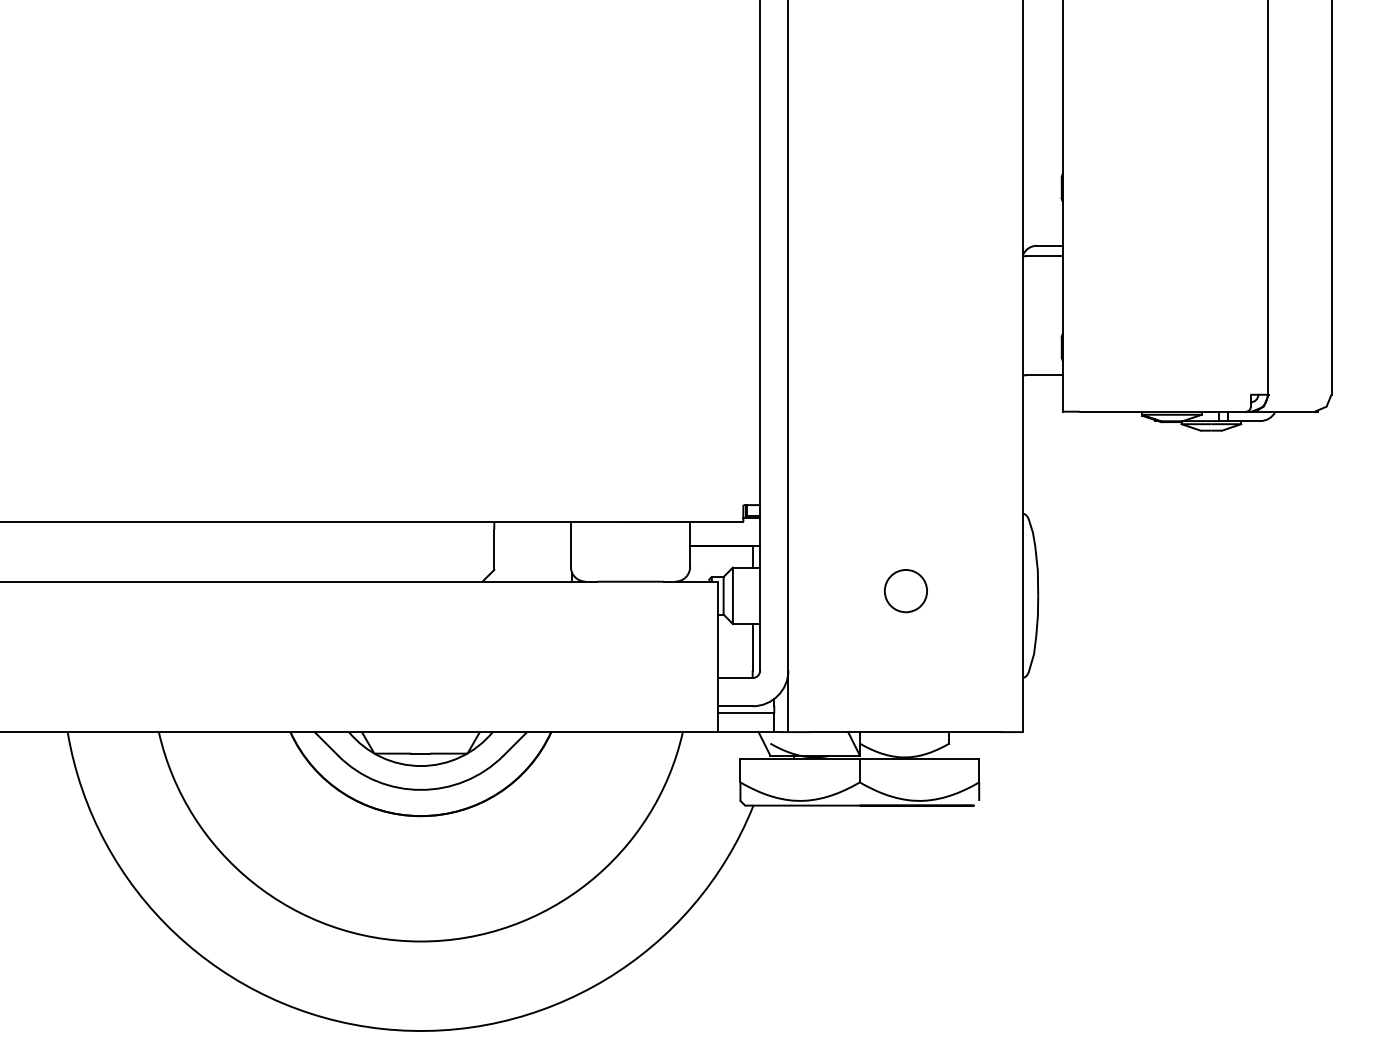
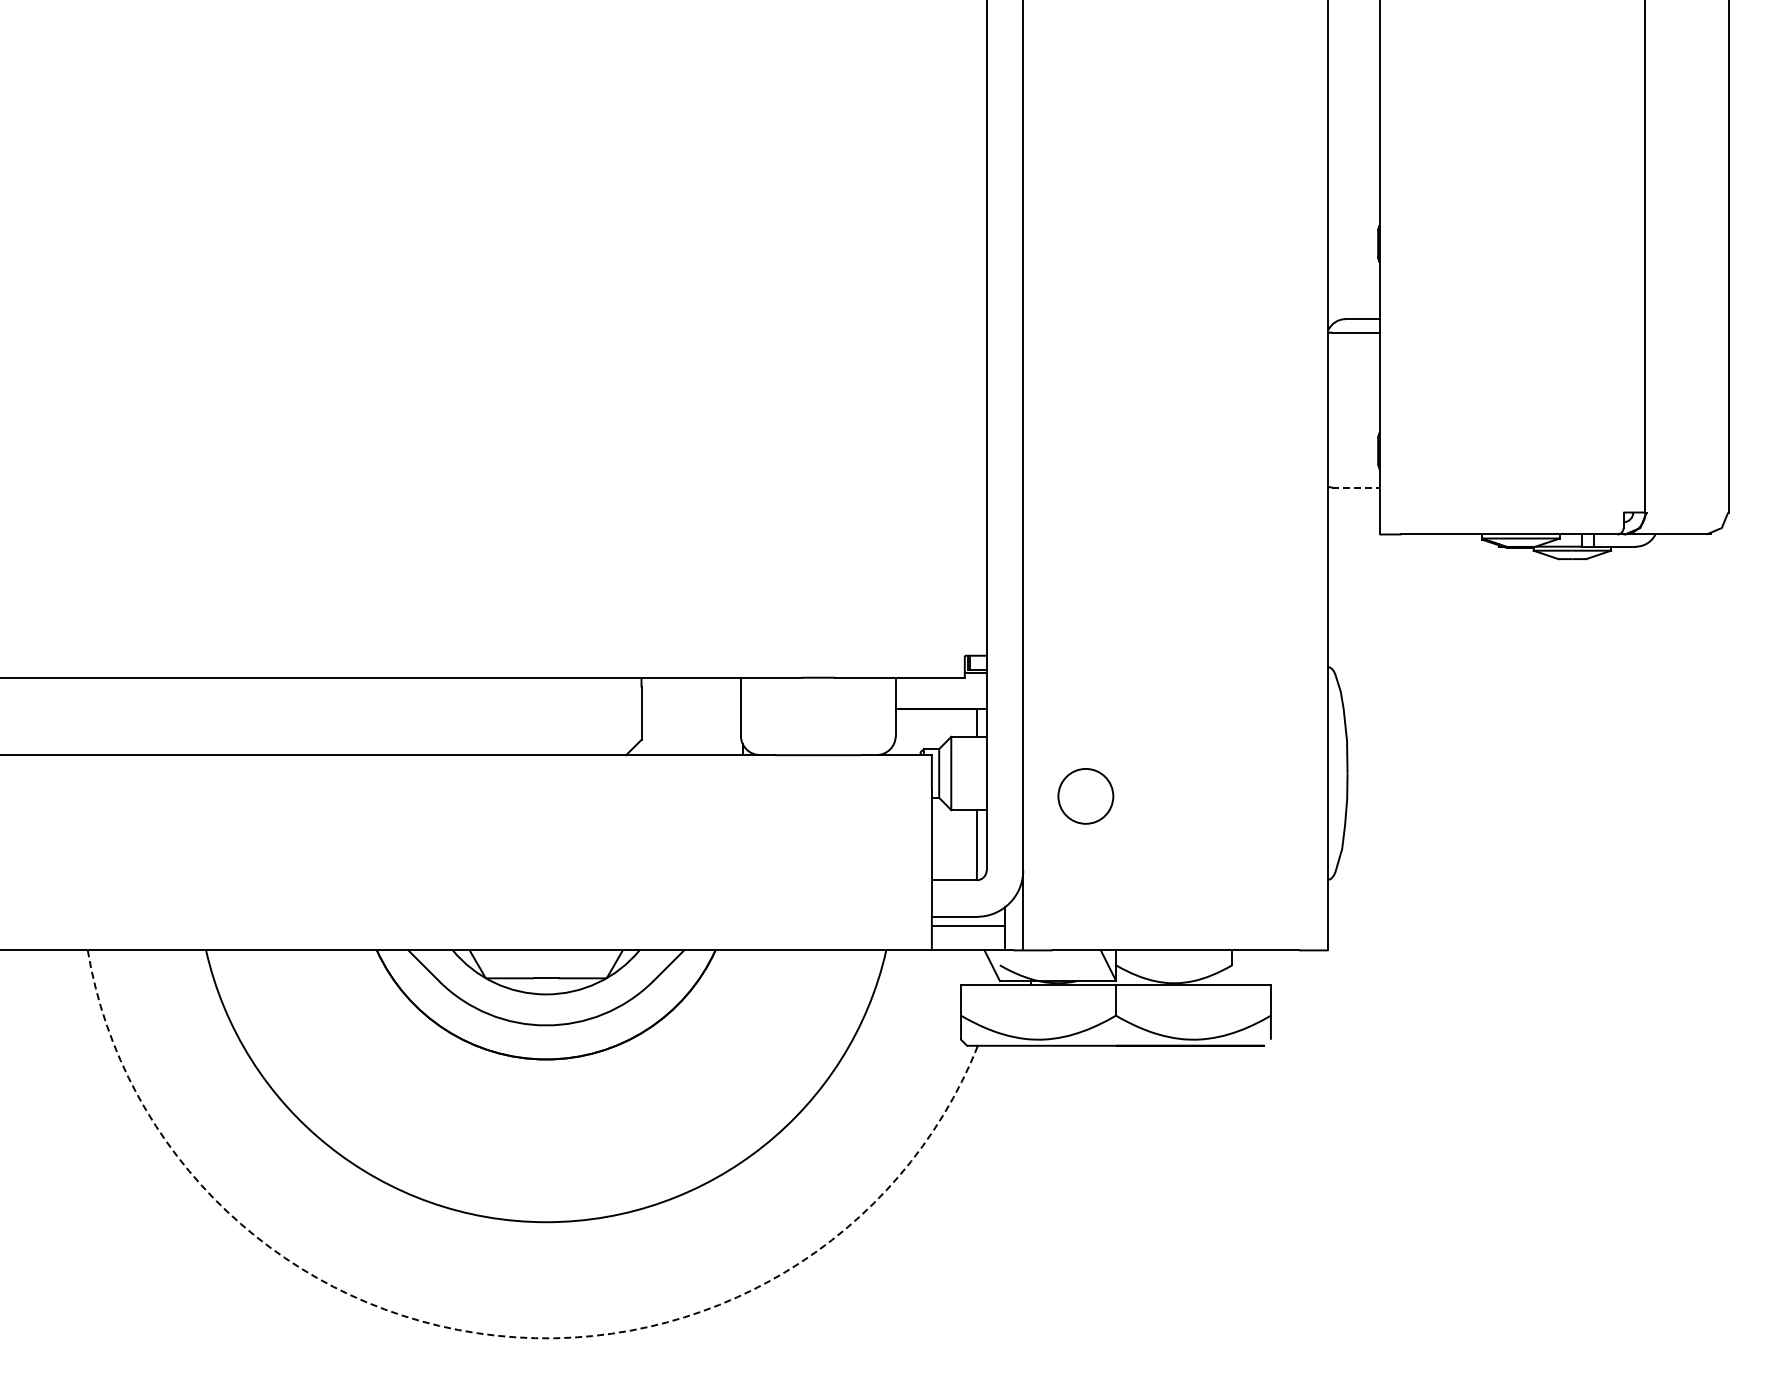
line: (1044, 375) -> (1355, 487), solid -> dashed
circle: (905, 591) -> (1085, 796), moved
arc: (382, 1028) -> (496, 1335), solid -> dashed

